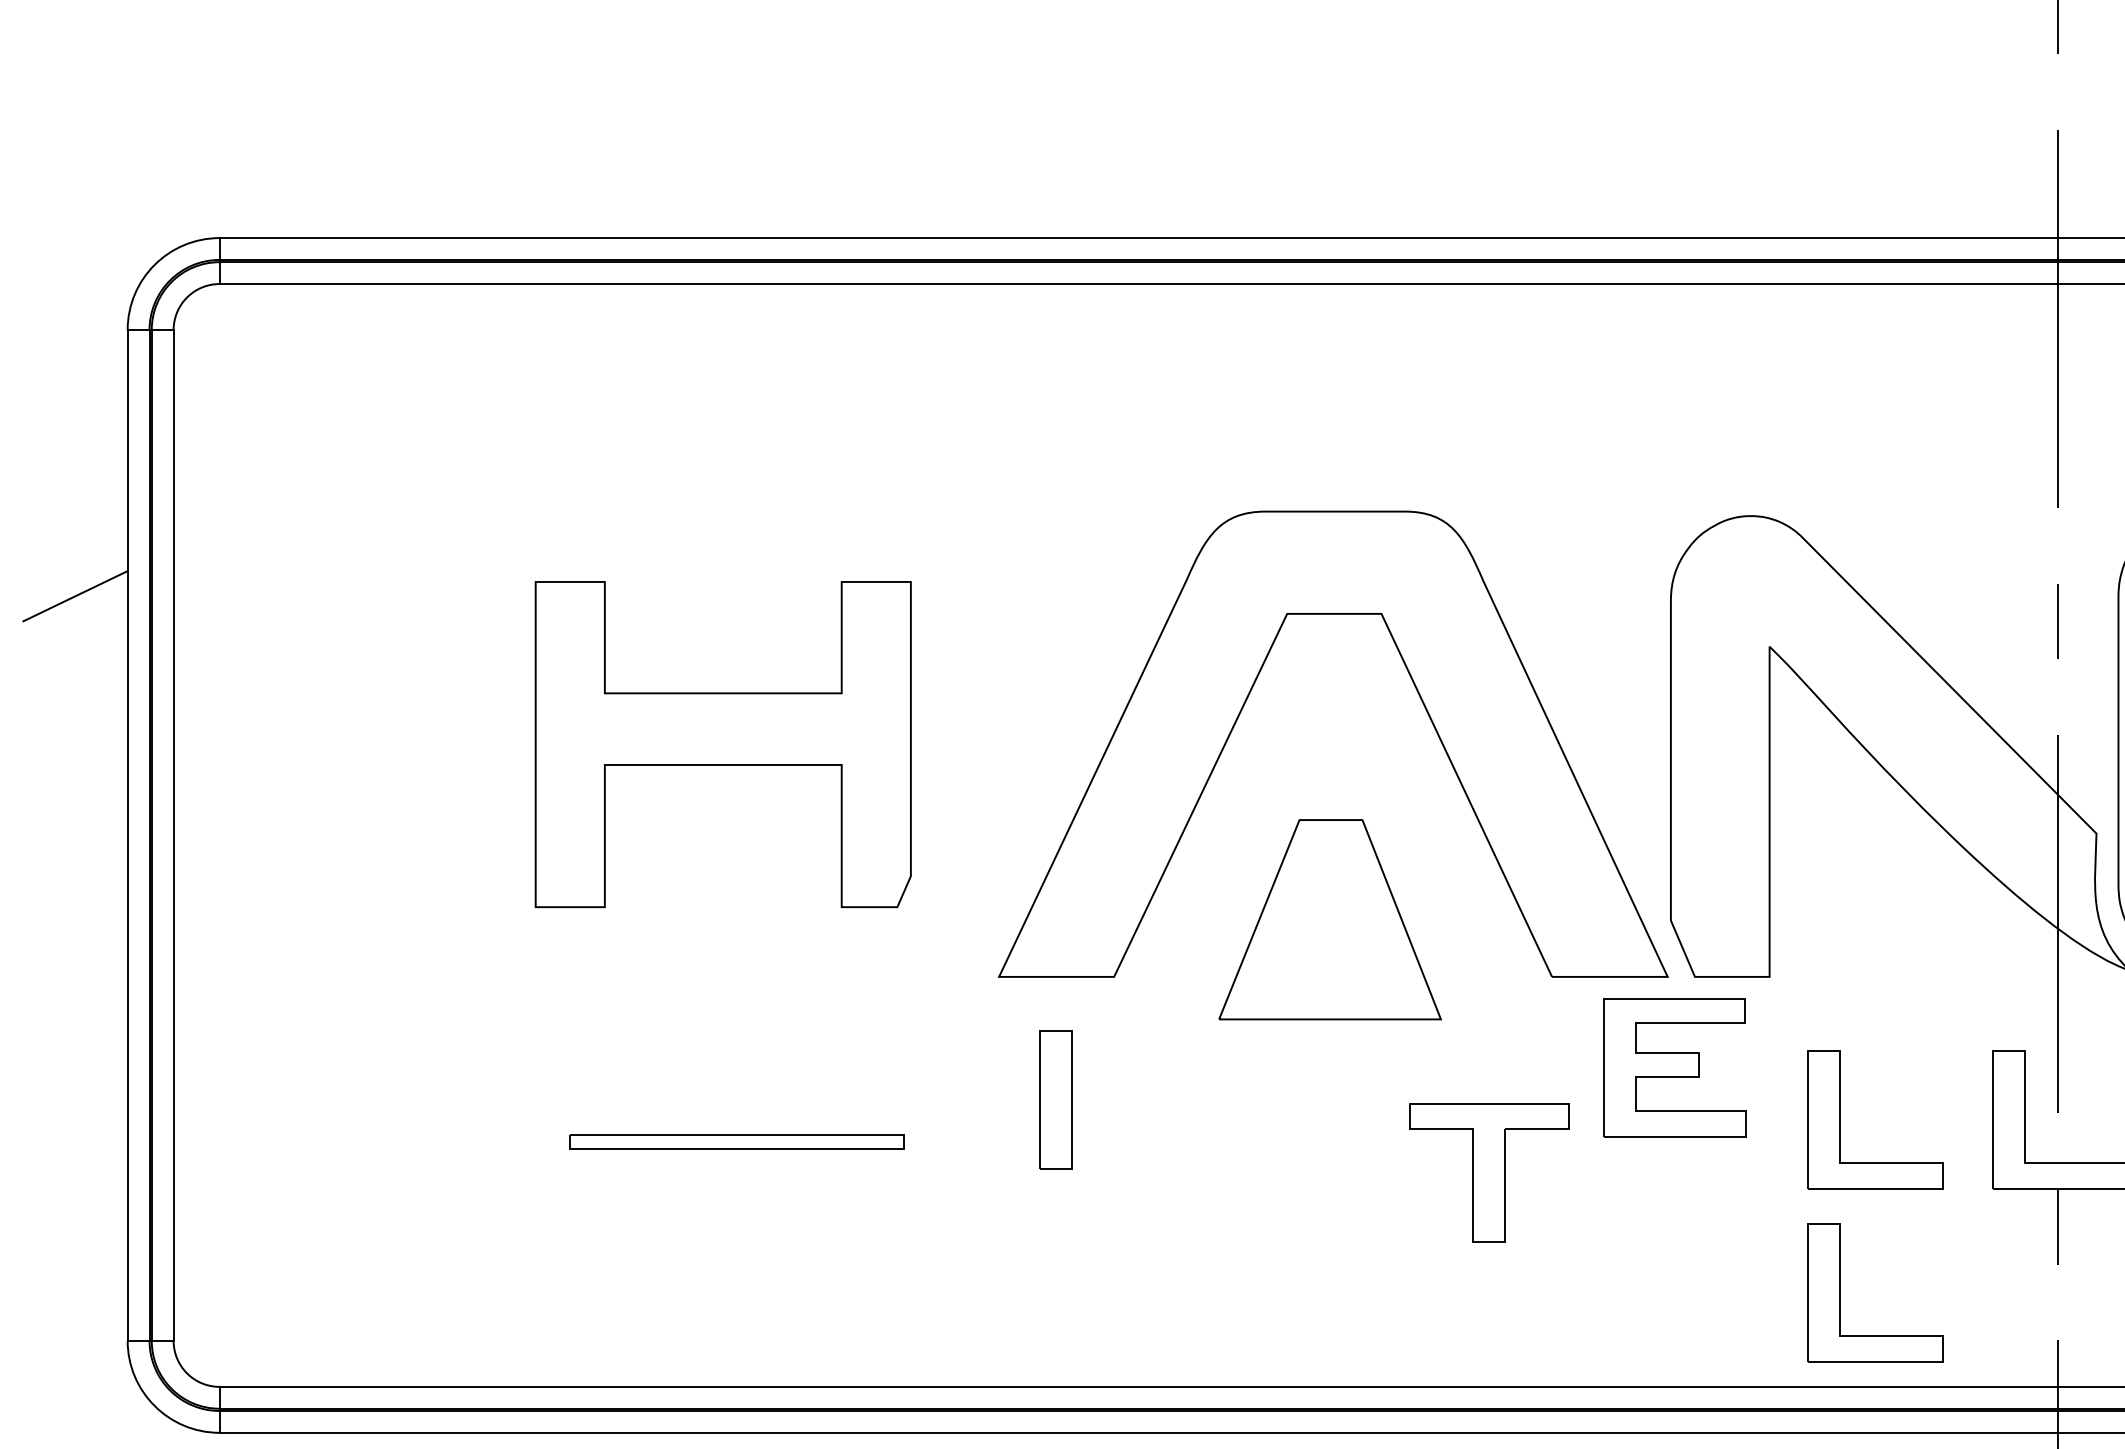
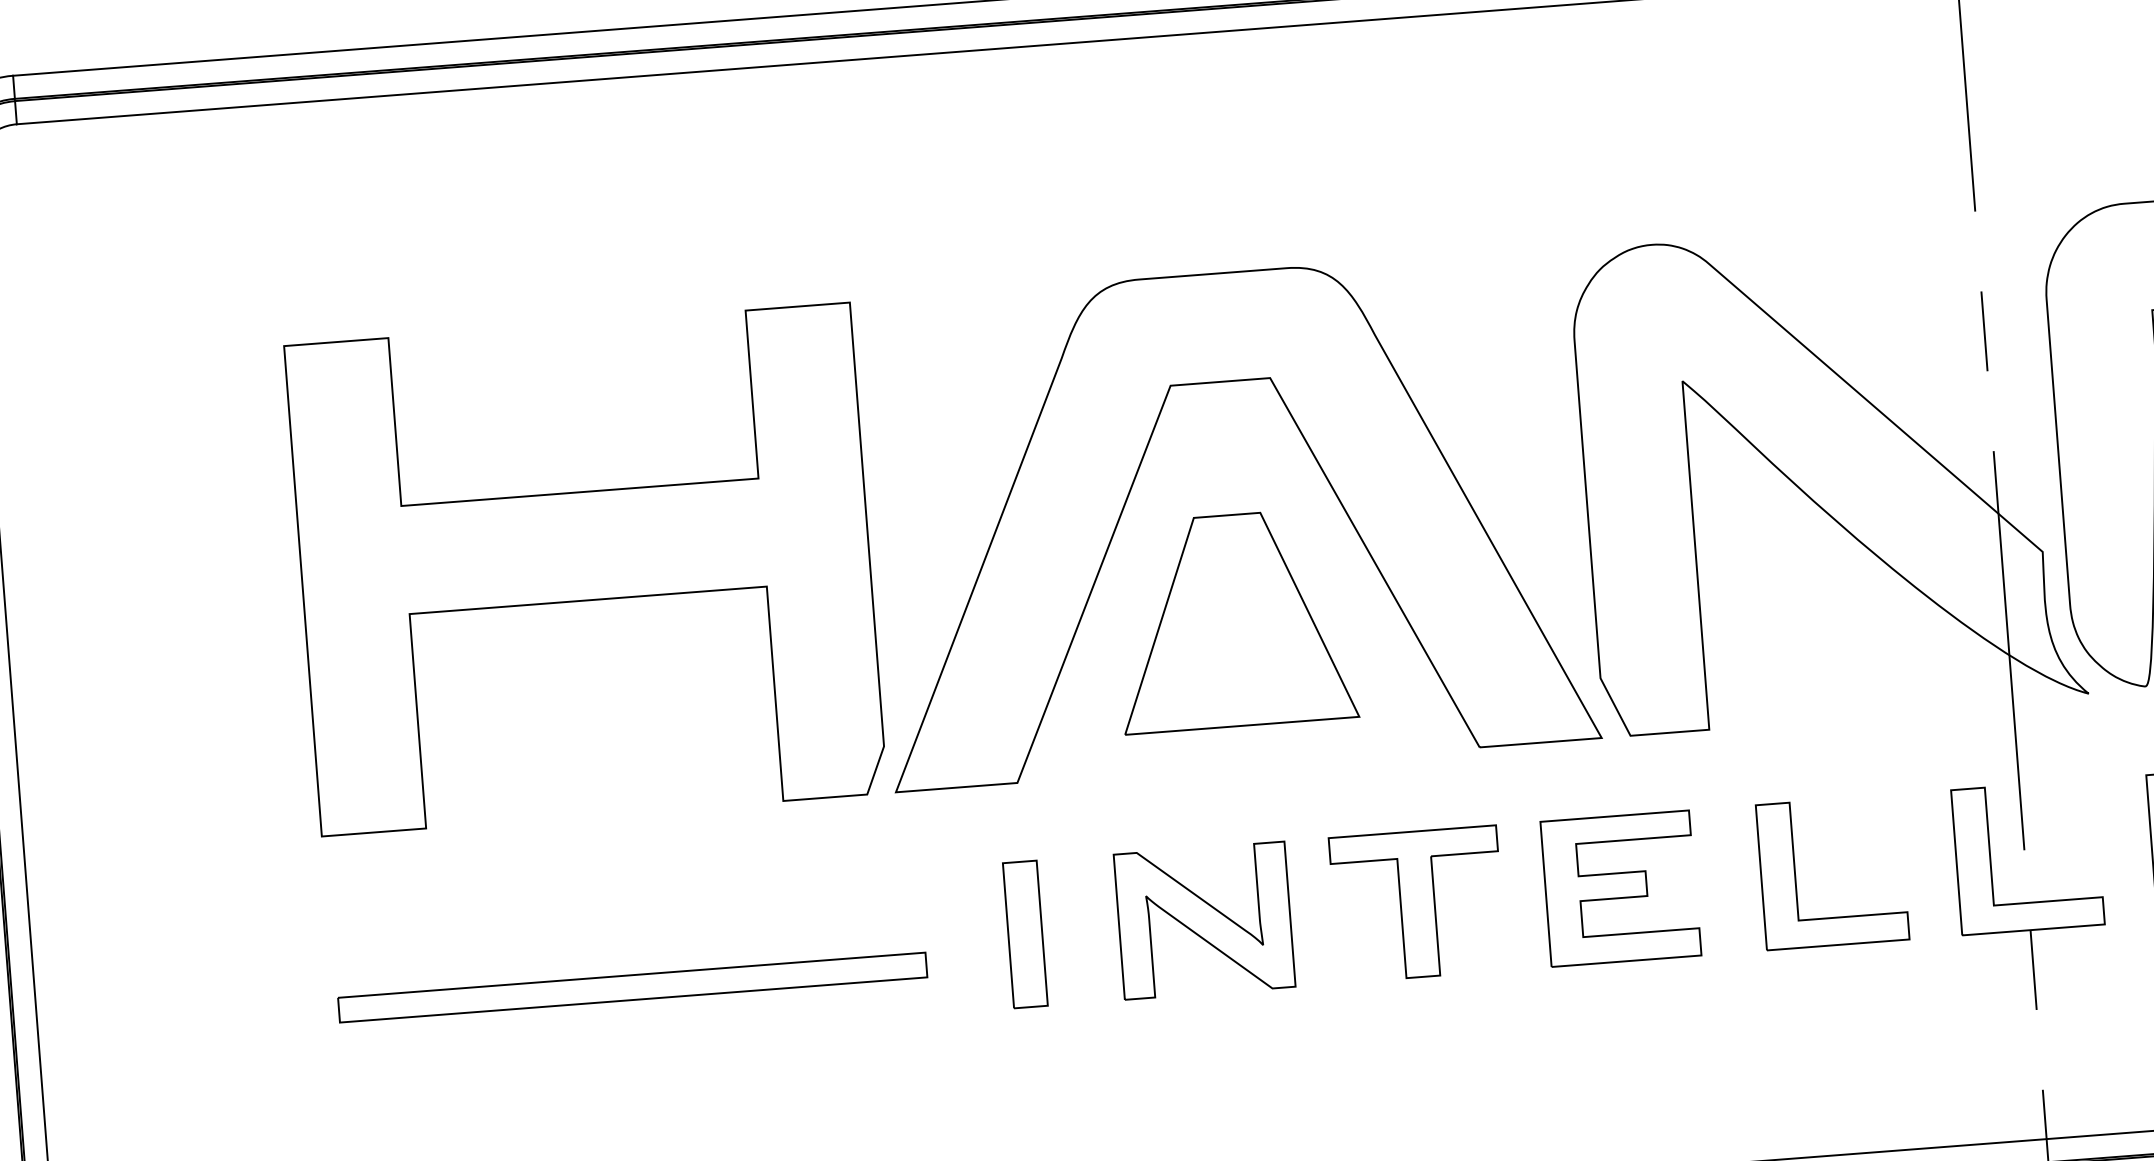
part: (723, 744) -> (586, 569), size x1.43
part: (1329, 919) -> (1233, 620), moved
part: (1674, 1067) -> (1620, 887), moved
part: (1055, 1099) -> (1025, 933), moved
part: (1280, 1119) -> (1204, 919), added
part: (736, 1141) -> (632, 987), size x1.67
part: (1489, 1172) -> (1417, 903), moved
part: (1840, 1292) -> (1809, 1057), removed

